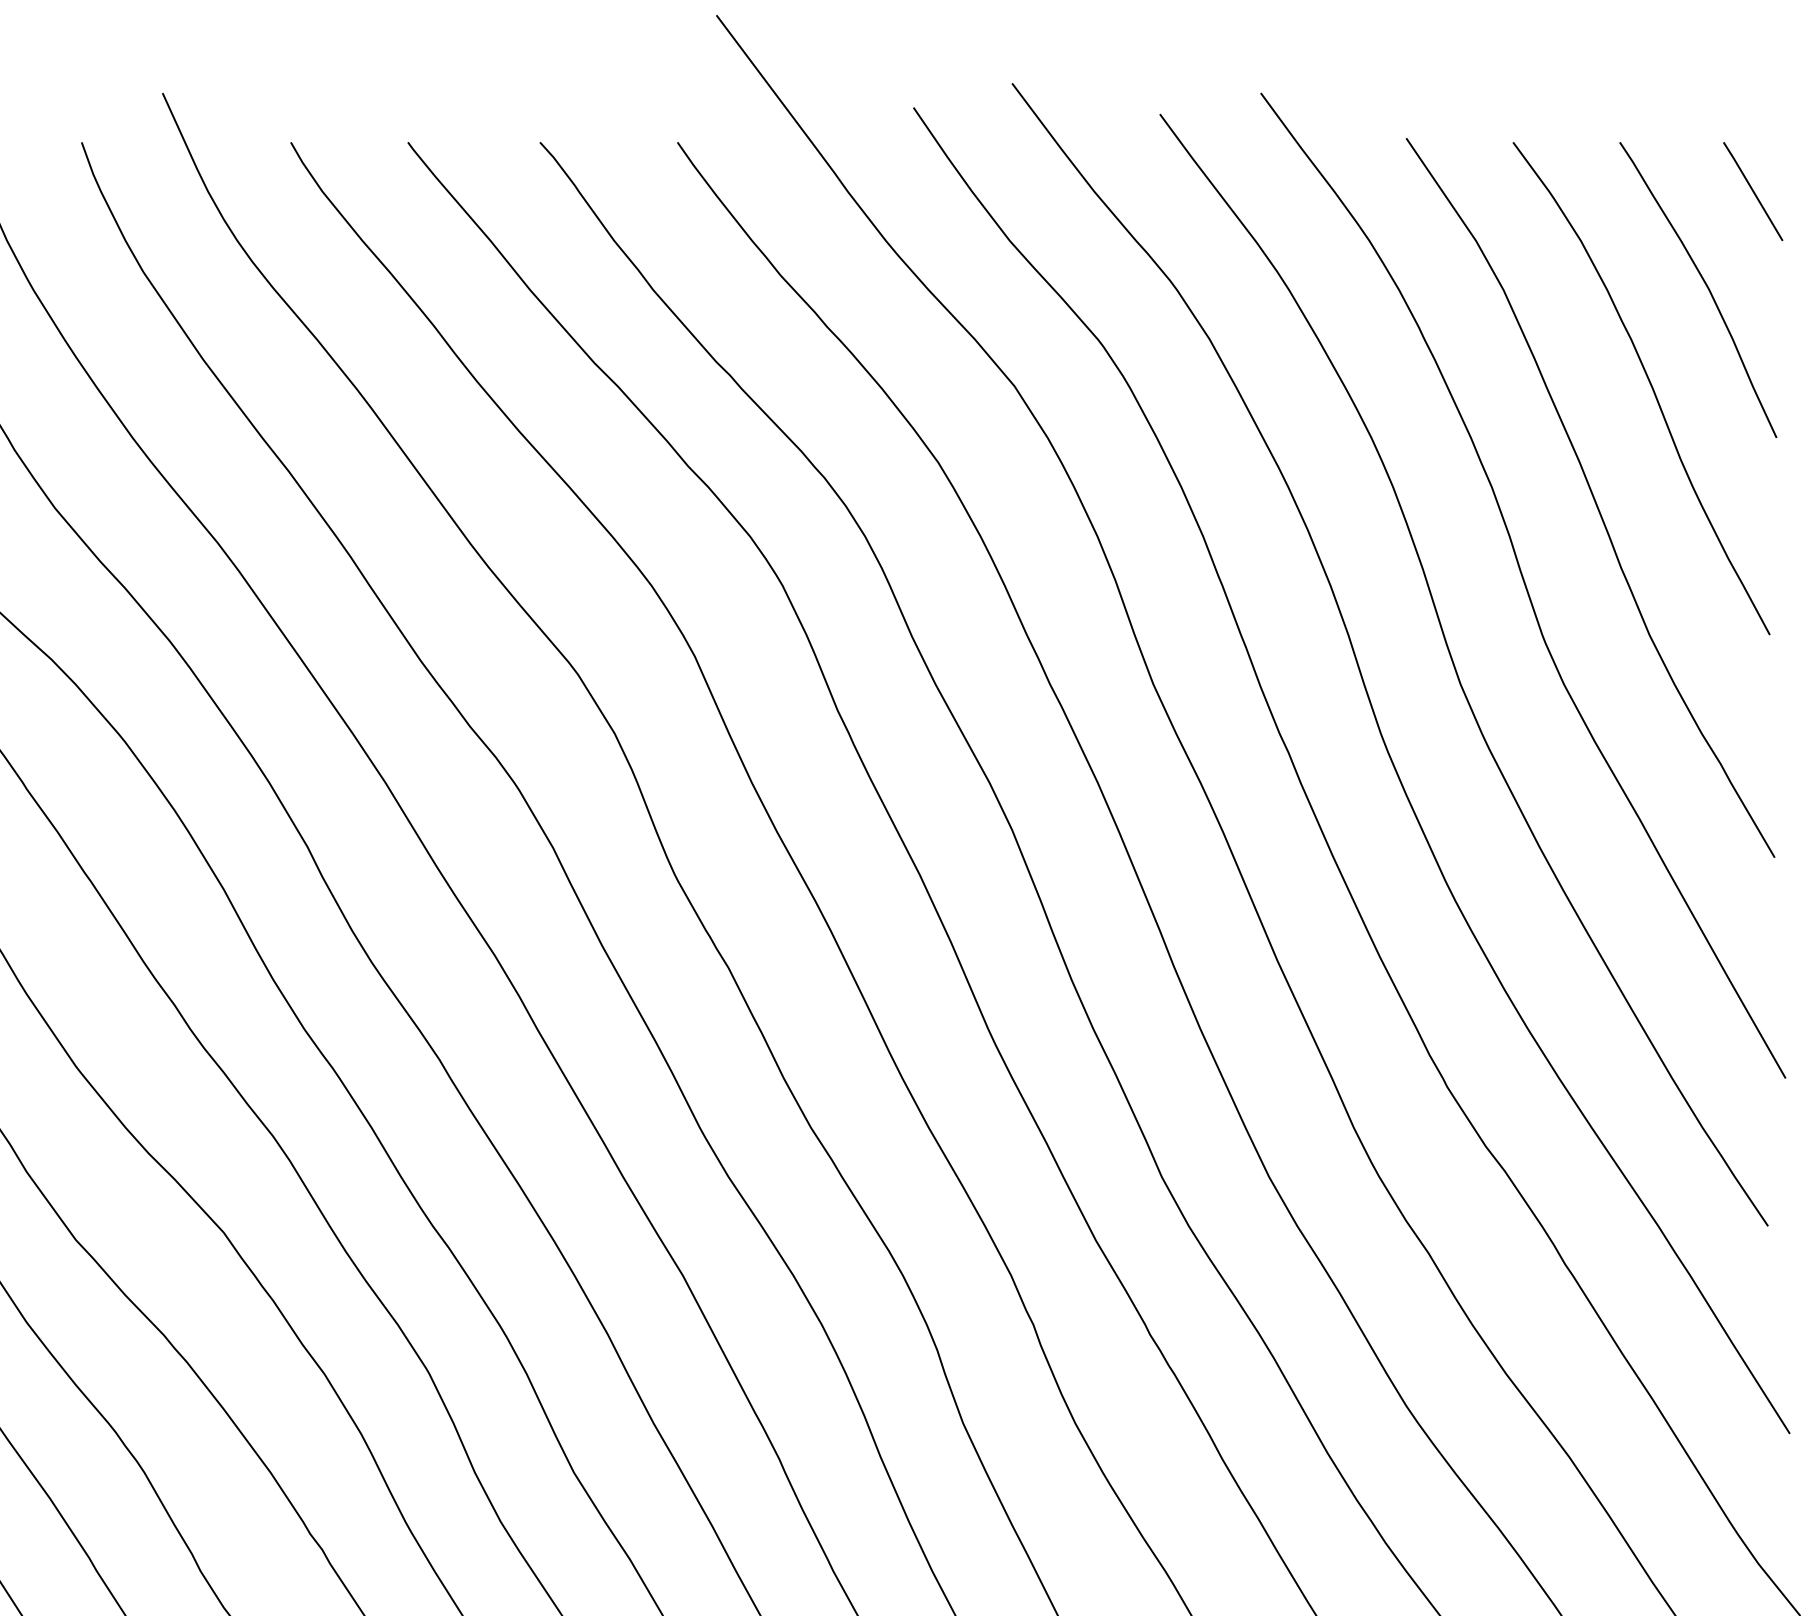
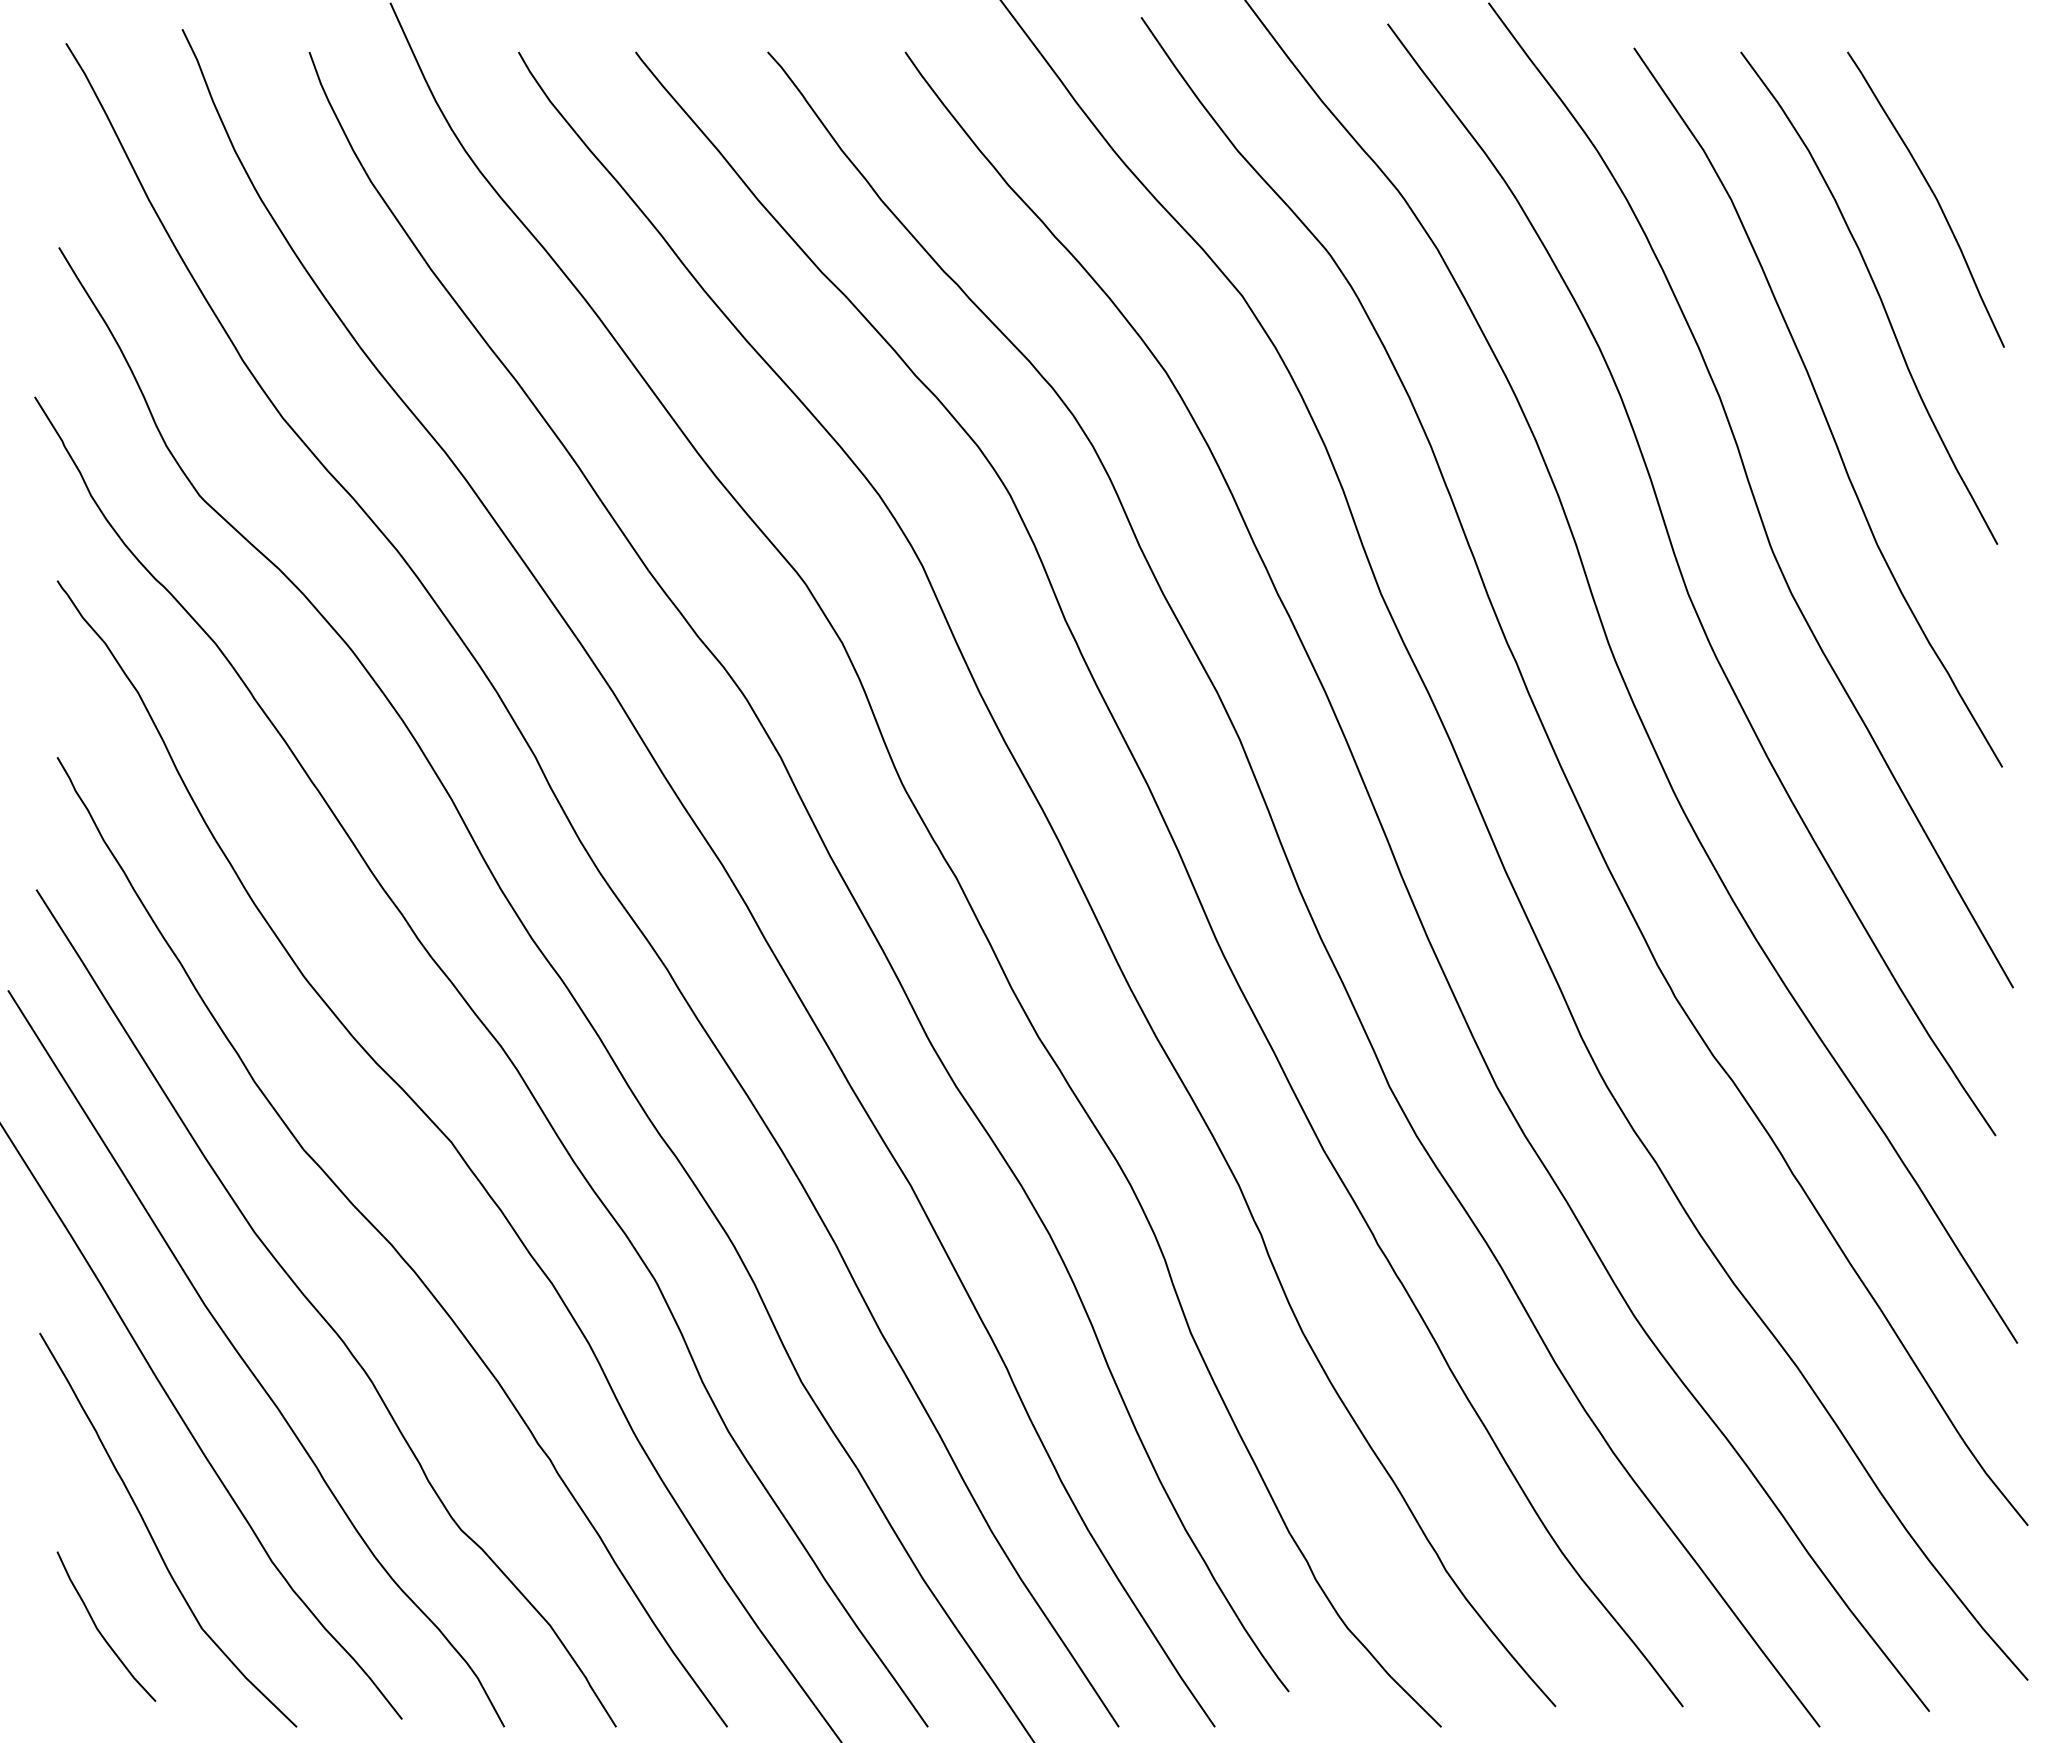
line: (1752, 190) -> (1980, 100), removed

